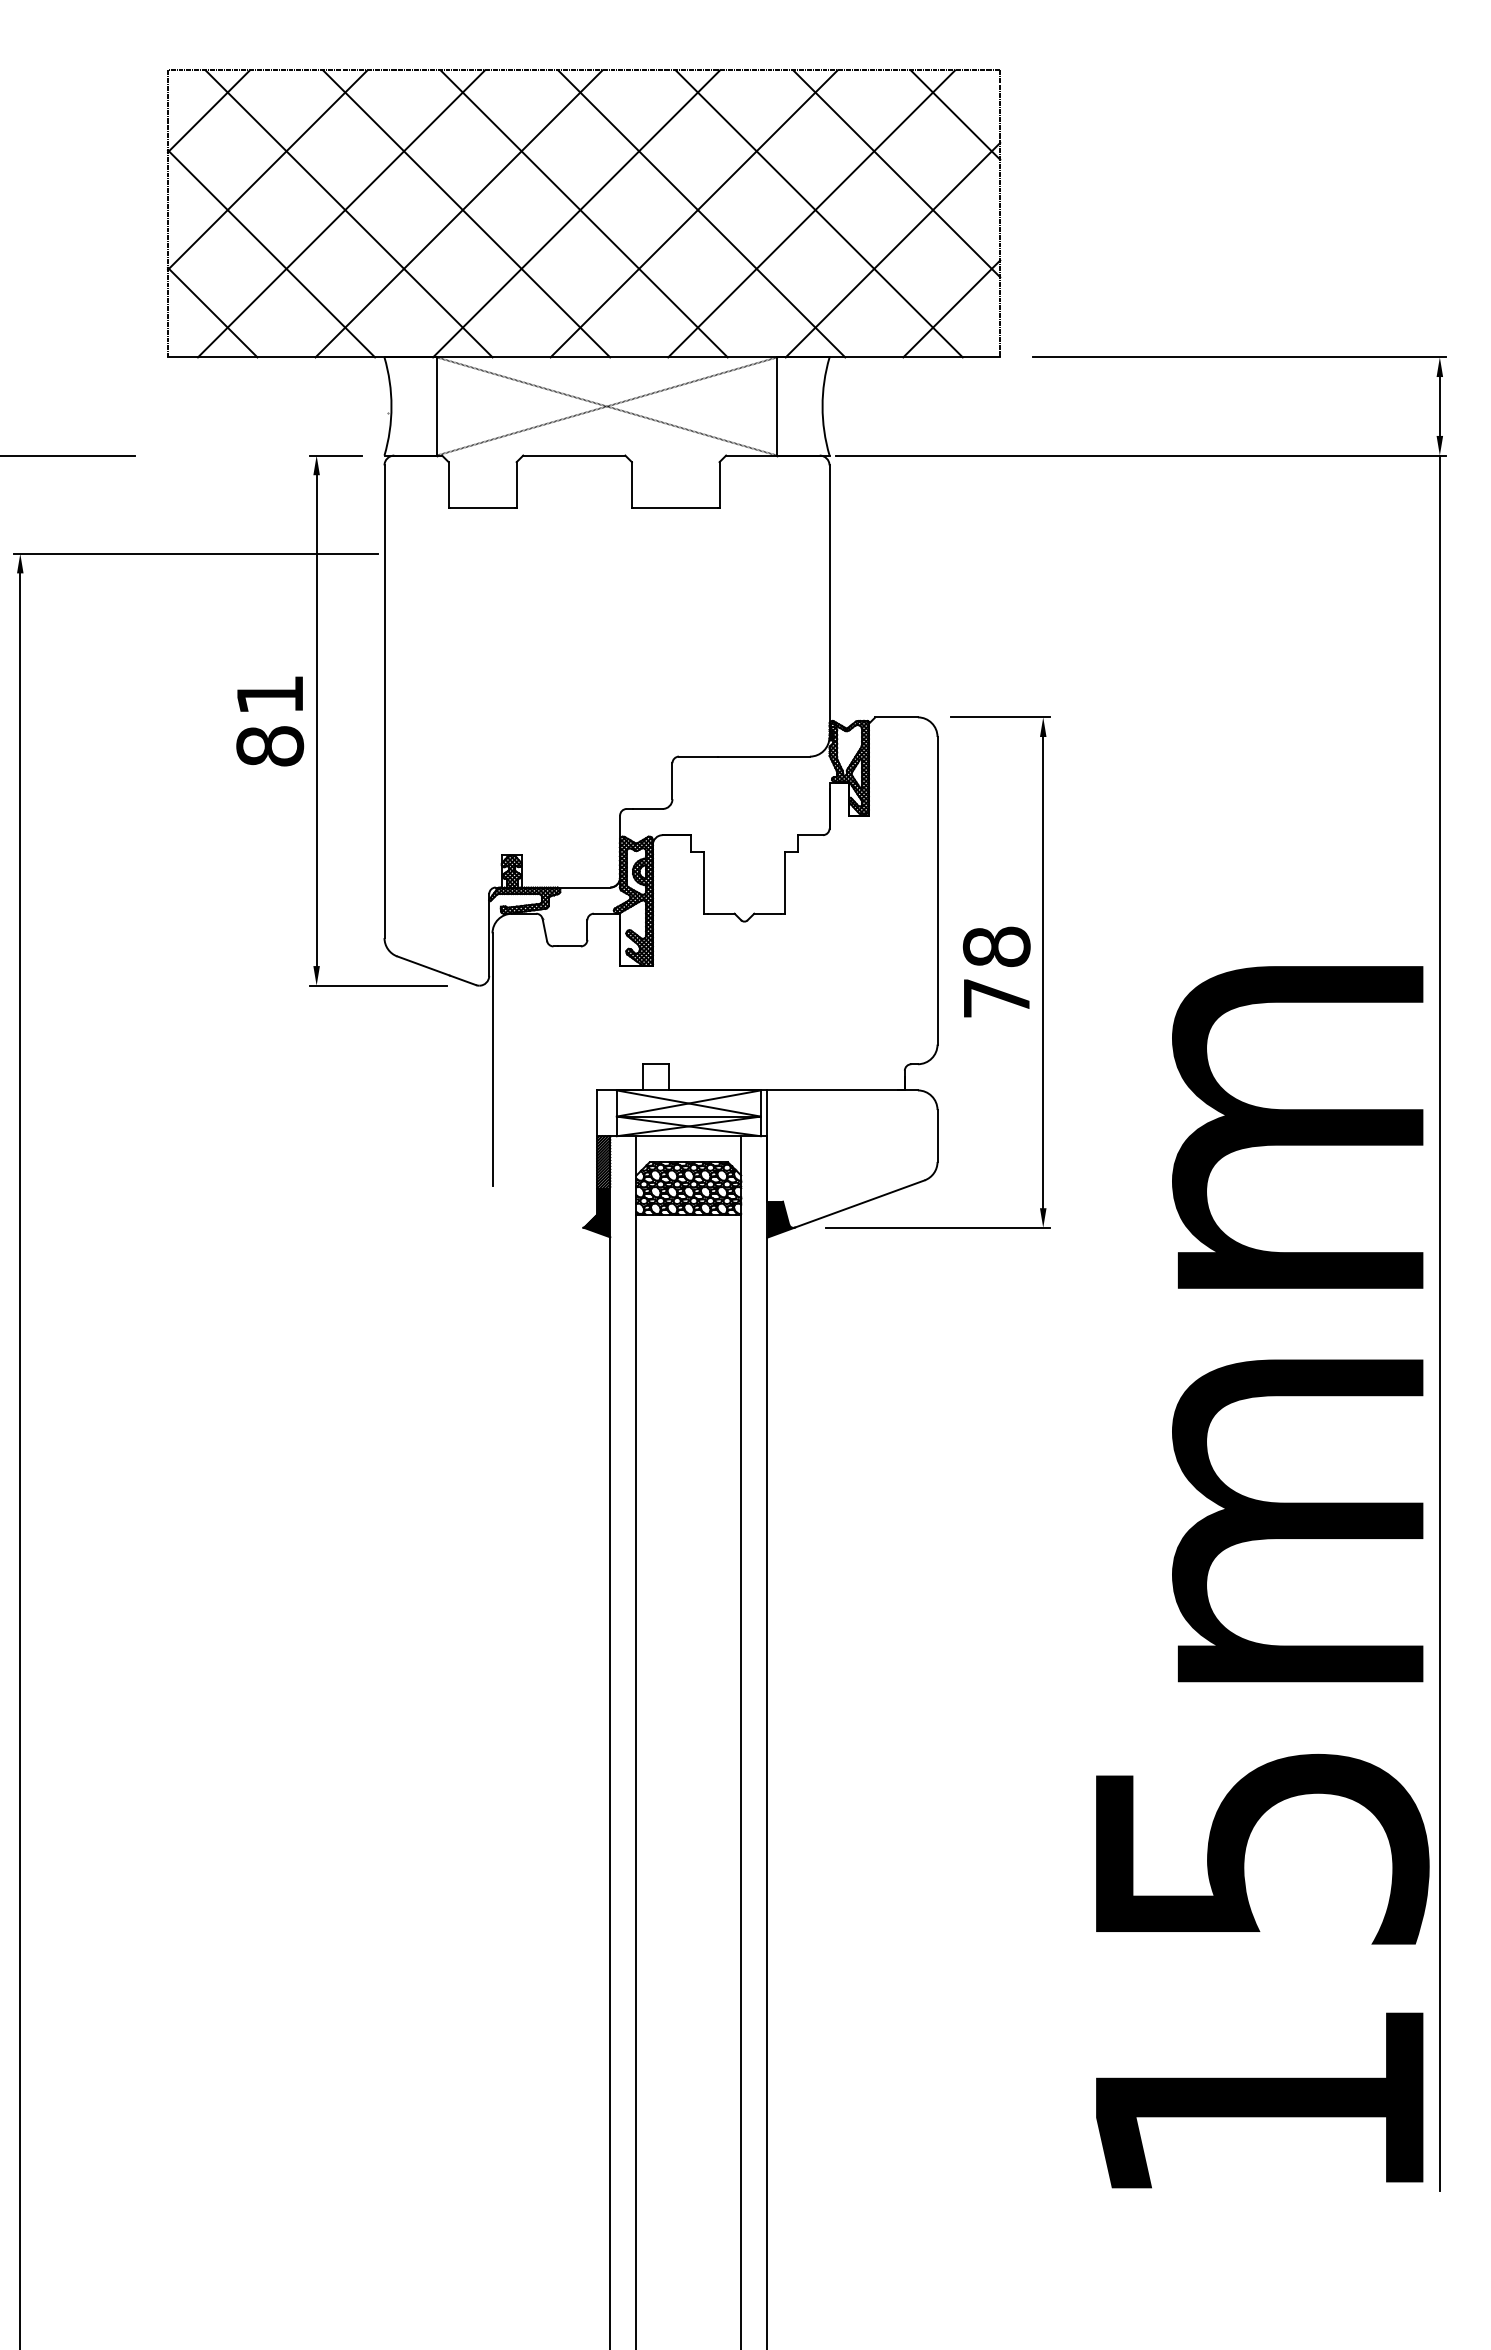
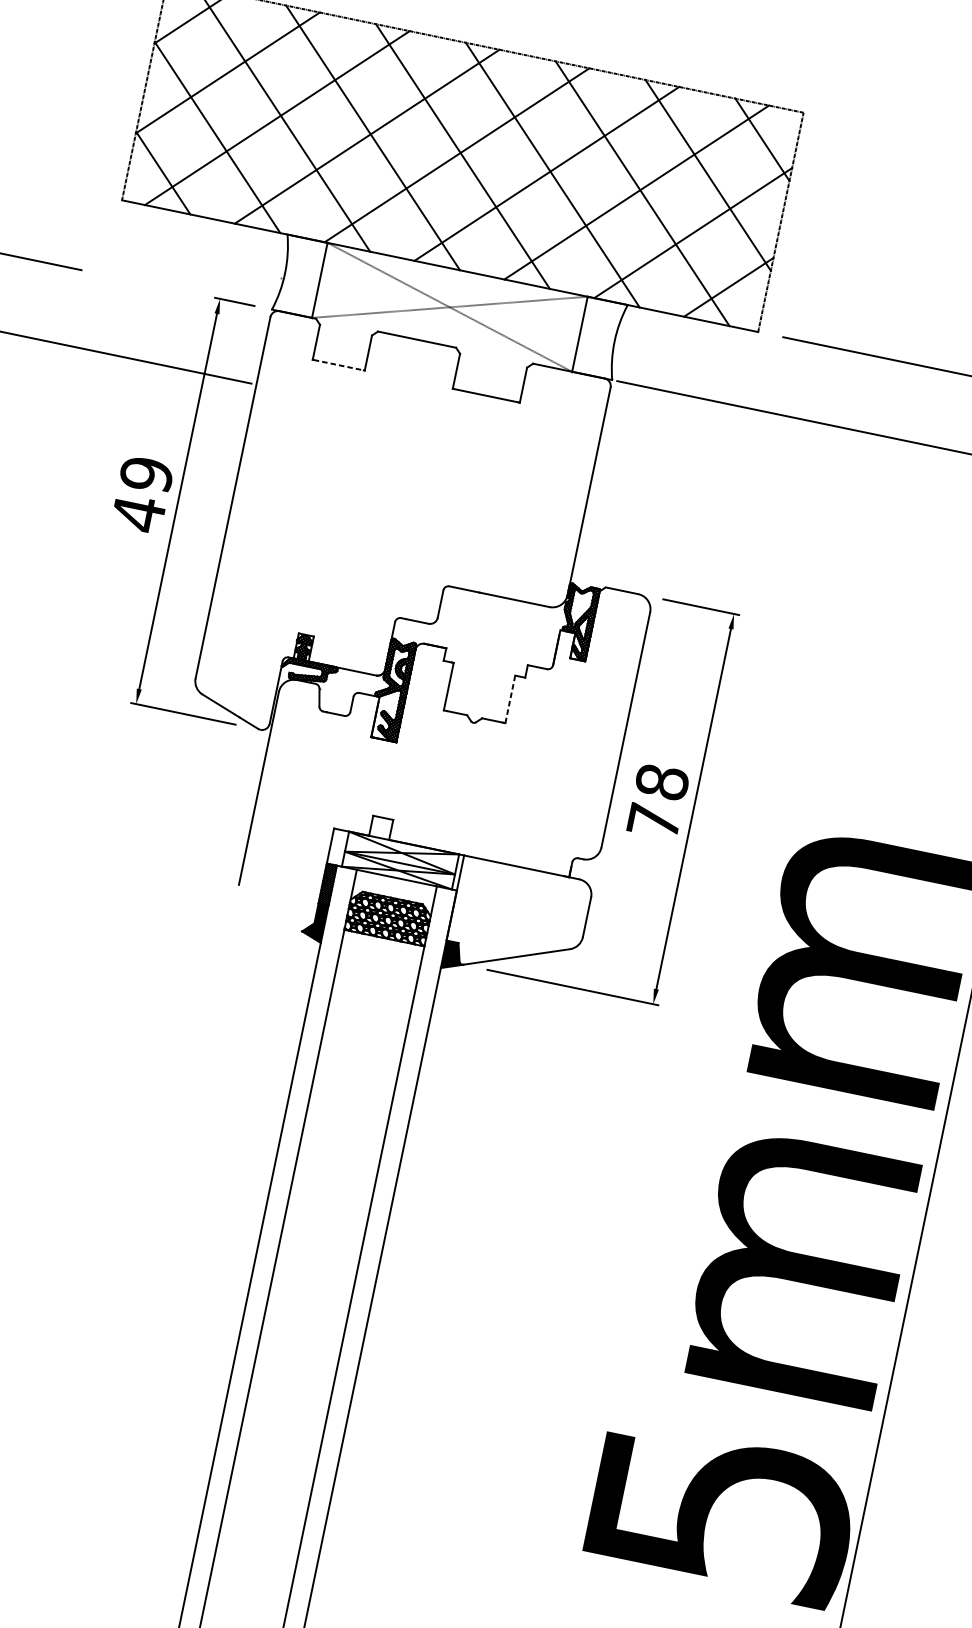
line: (482, 507) -> (338, 364), solid -> dashed
text: (270, 721) -> (142, 494), 81 -> 49
line: (784, 882) -> (510, 699), solid -> dashed

